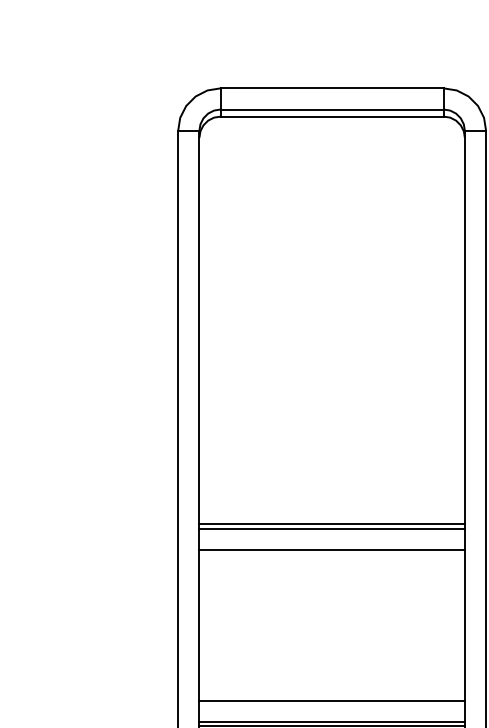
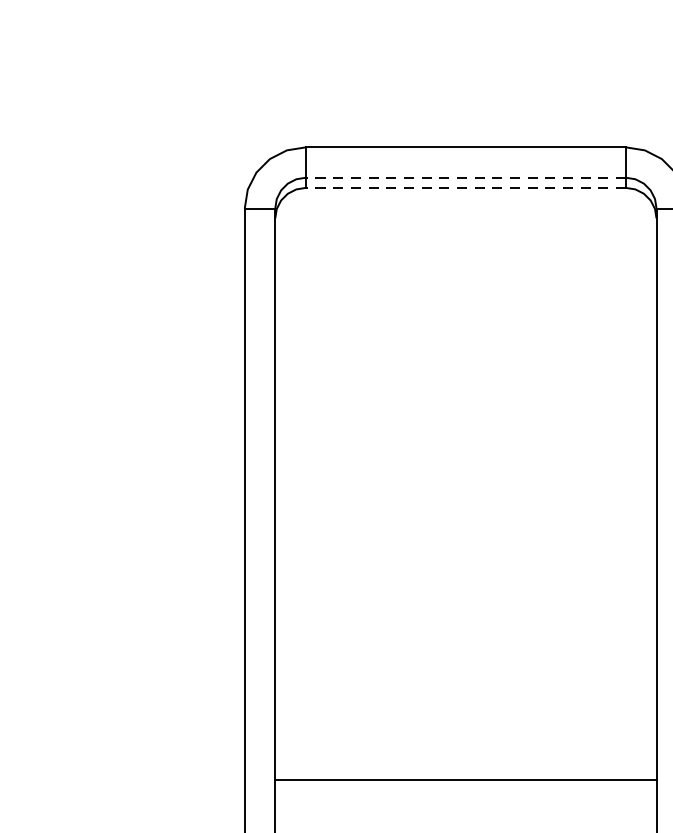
line: (332, 109) -> (466, 177), solid -> dashed
line: (332, 116) -> (466, 187), solid -> dashed
line: (331, 524) -> (464, 773), removed
line: (331, 549) -> (464, 809), removed

